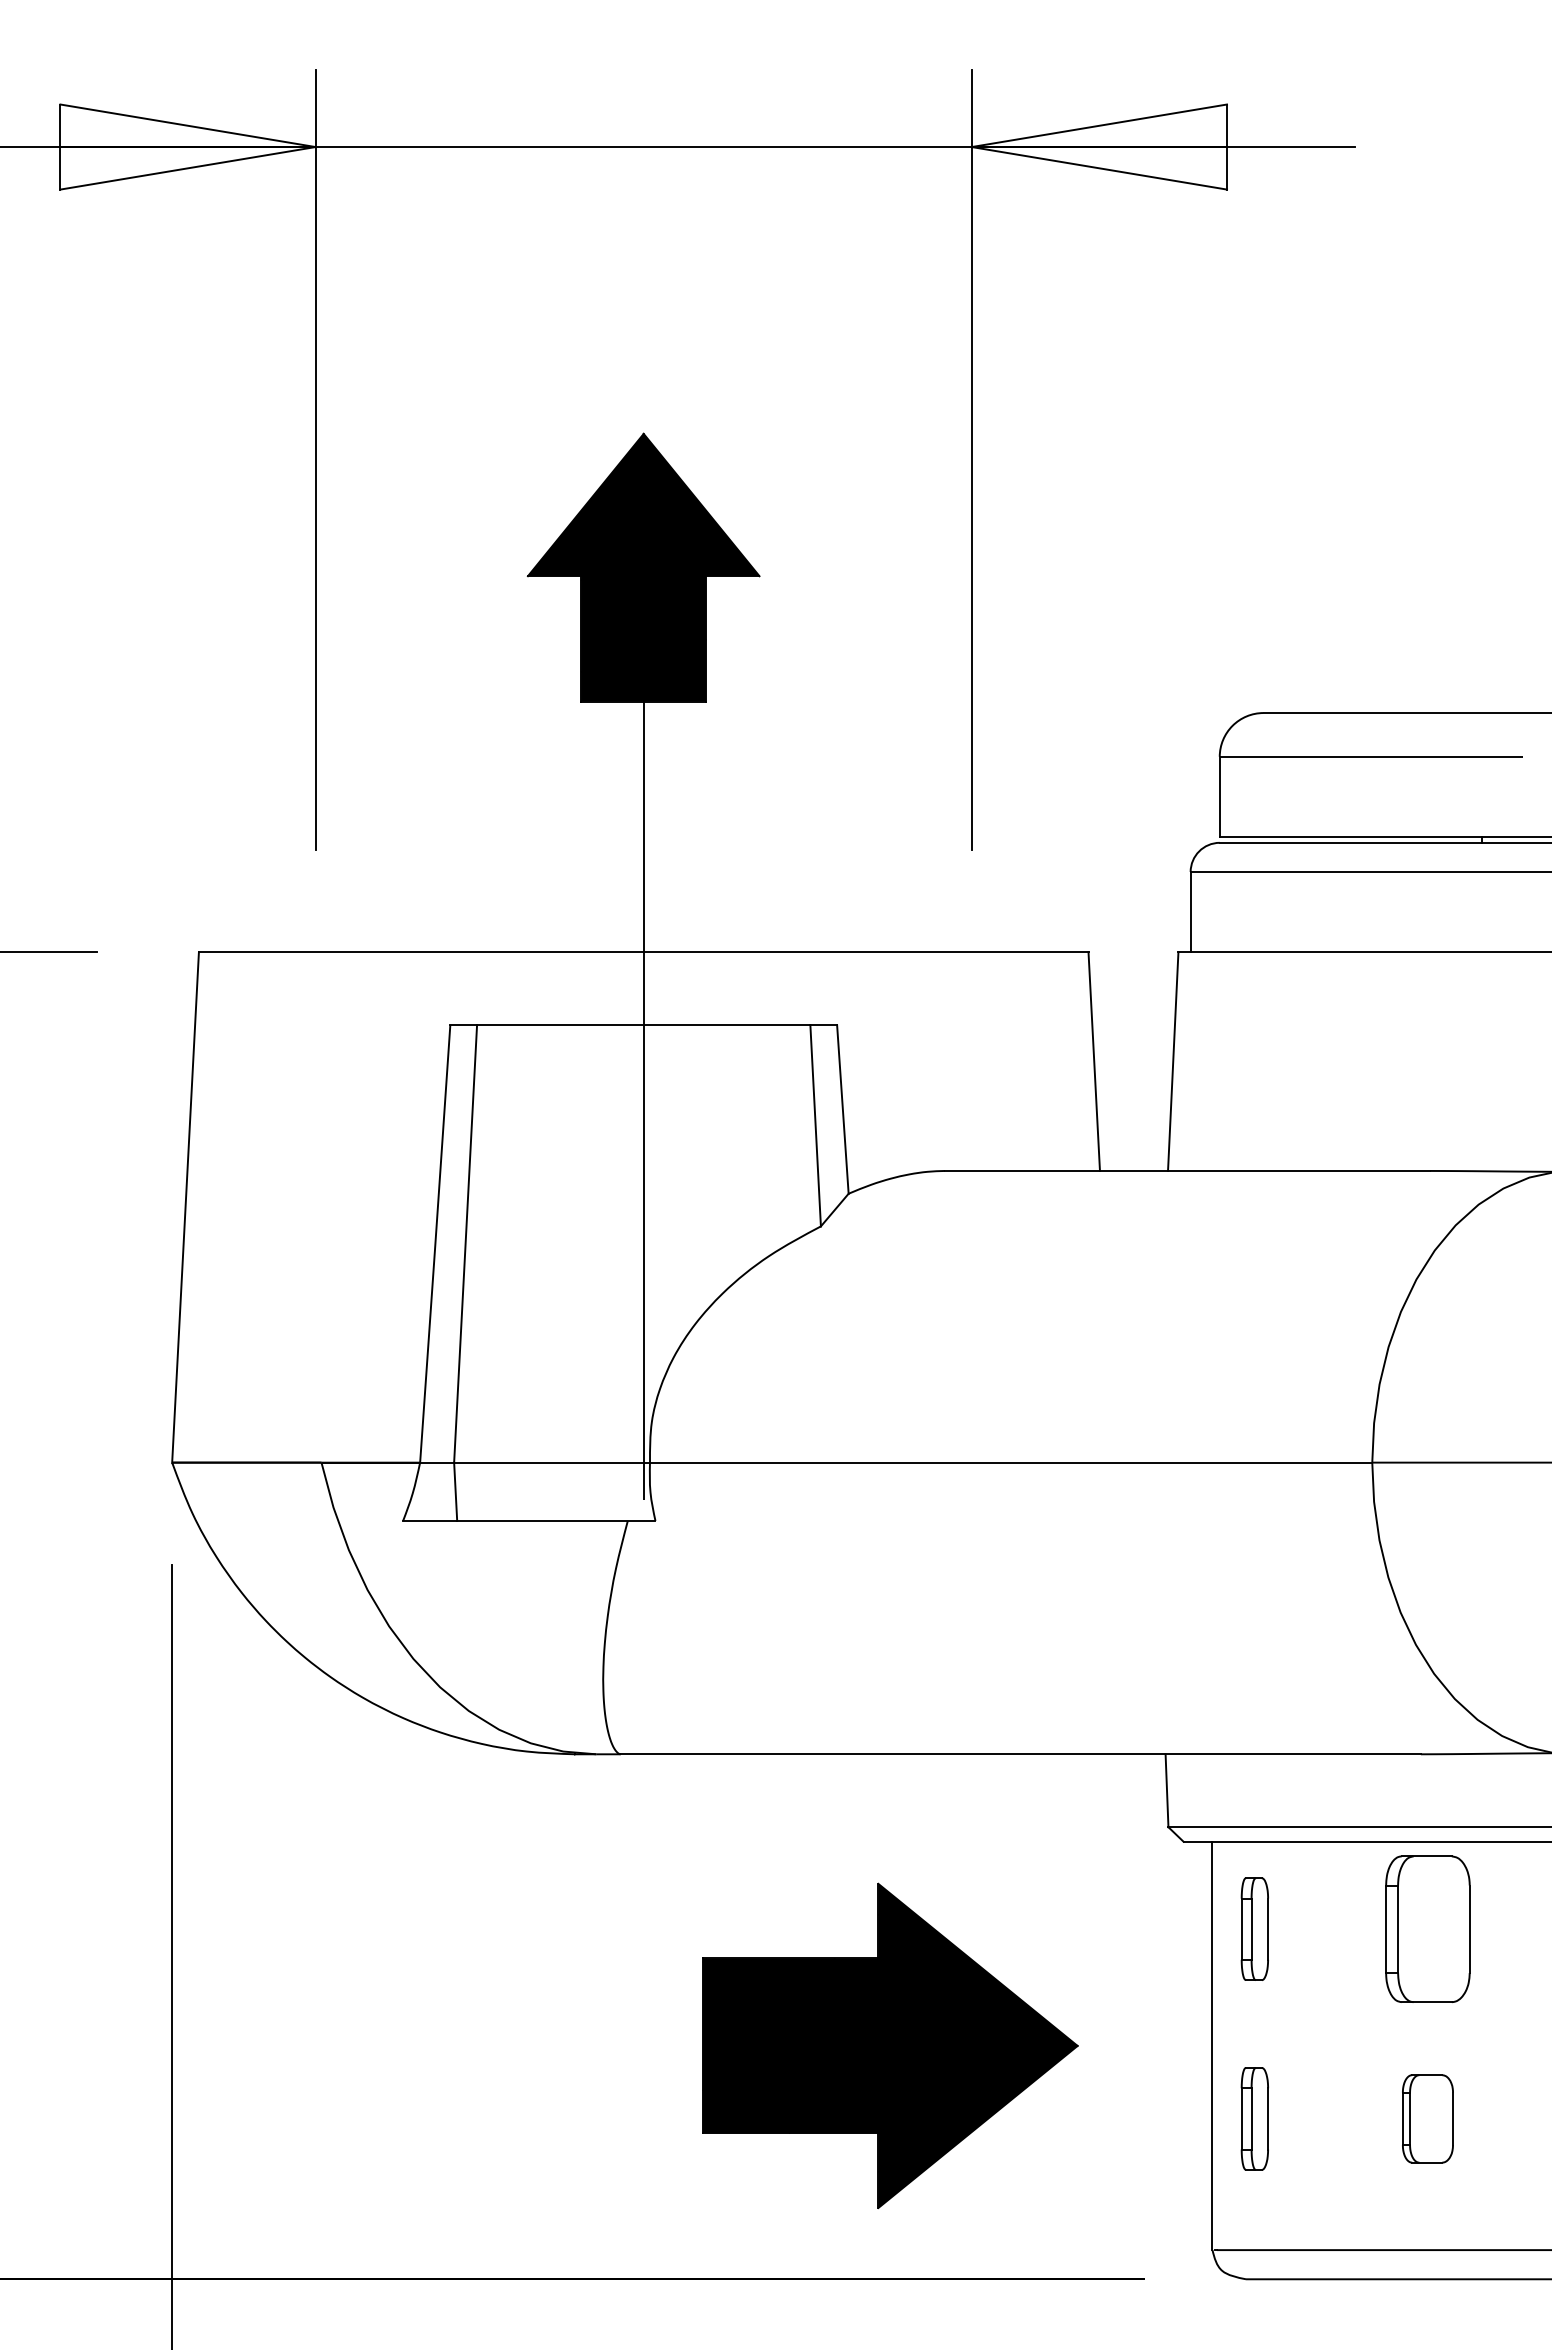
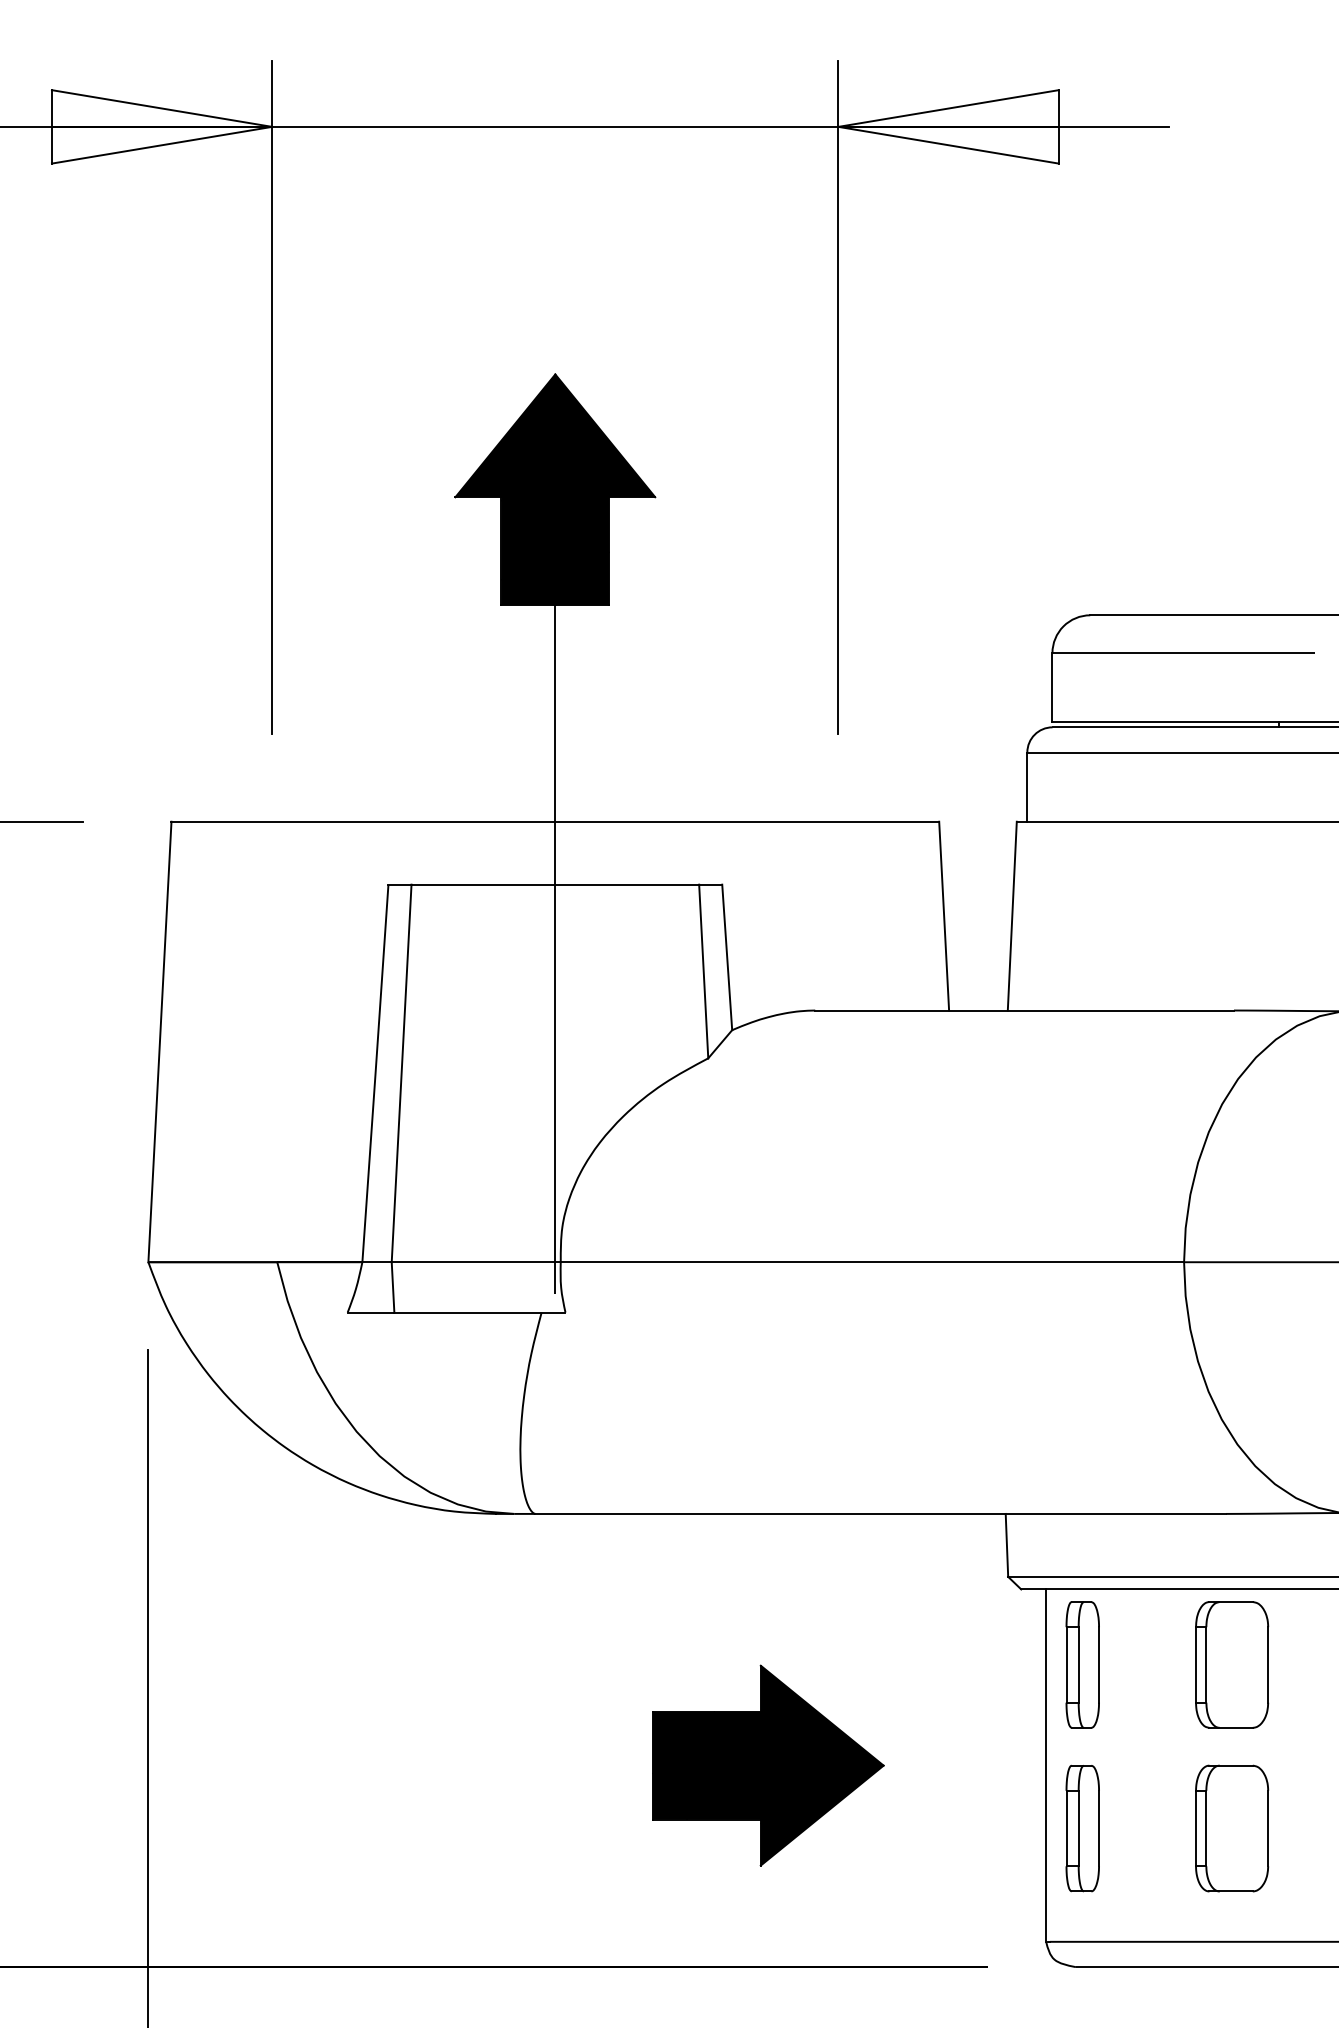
part: (1254, 1928) -> (1082, 1664), size x1.43
part: (890, 2045) -> (768, 1765), size x0.71
part: (1254, 2118) -> (1082, 1828), size x1.43
part: (1427, 2118) -> (1231, 1828), size x1.67

